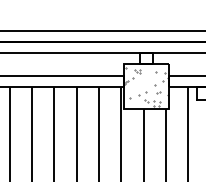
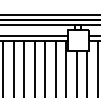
hatch: (145, 87) -> (77, 41), removed

